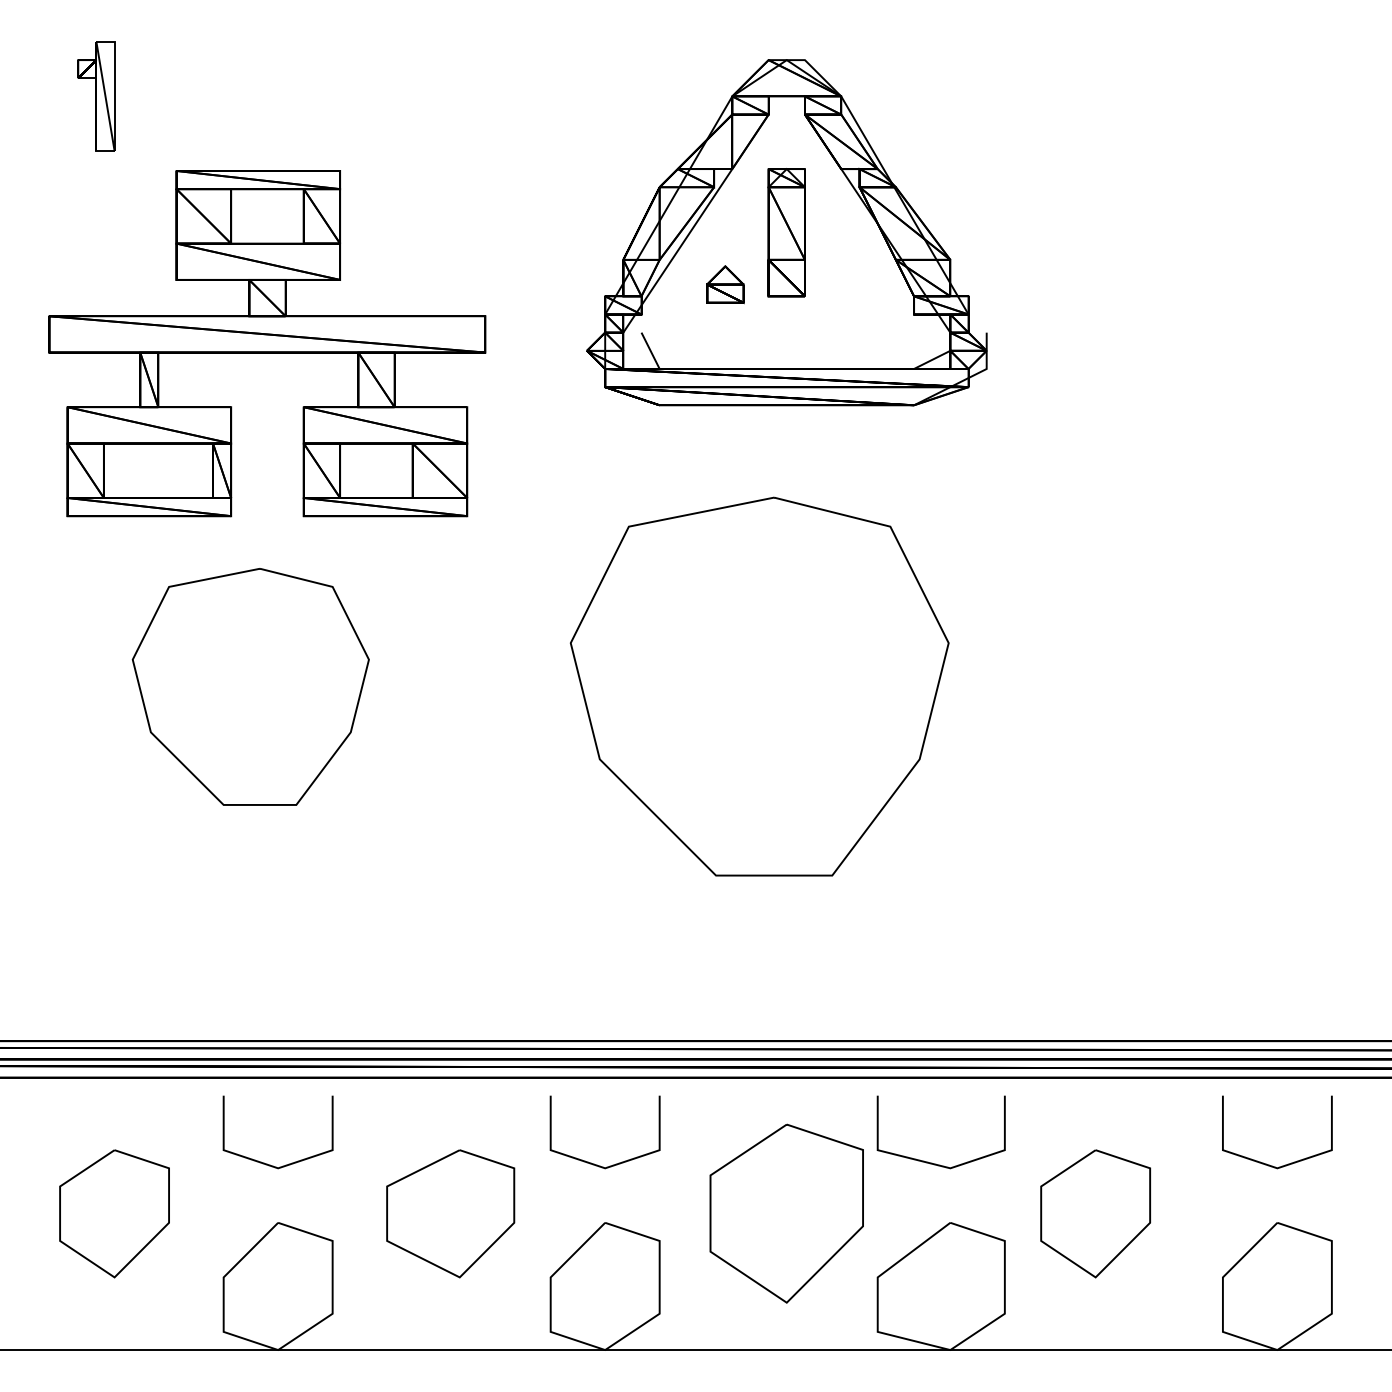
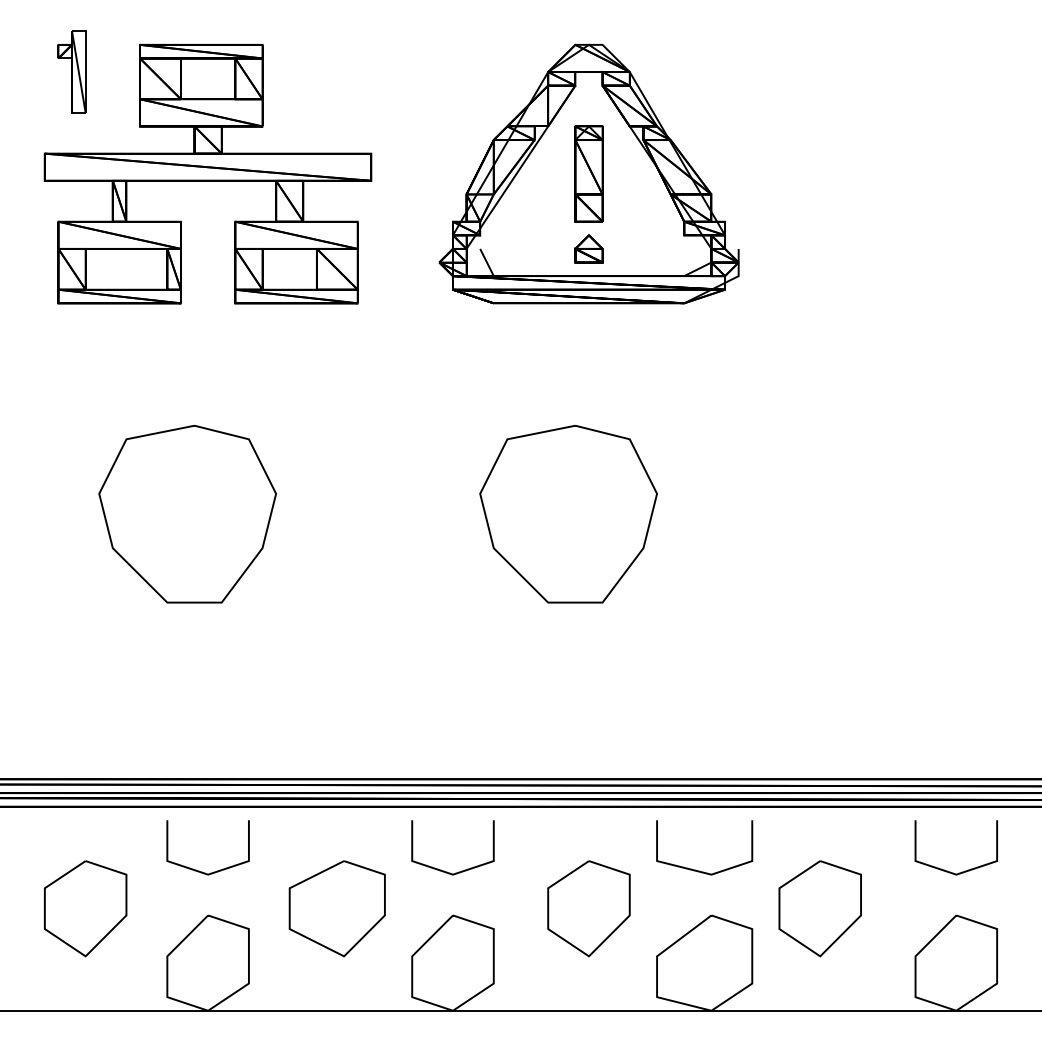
part: (724, 283) -> (588, 248), moved
part: (266, 342) -> (207, 173), moved
part: (759, 687) -> (568, 514), size x0.62
part: (786, 1213) -> (588, 908), size x0.71

